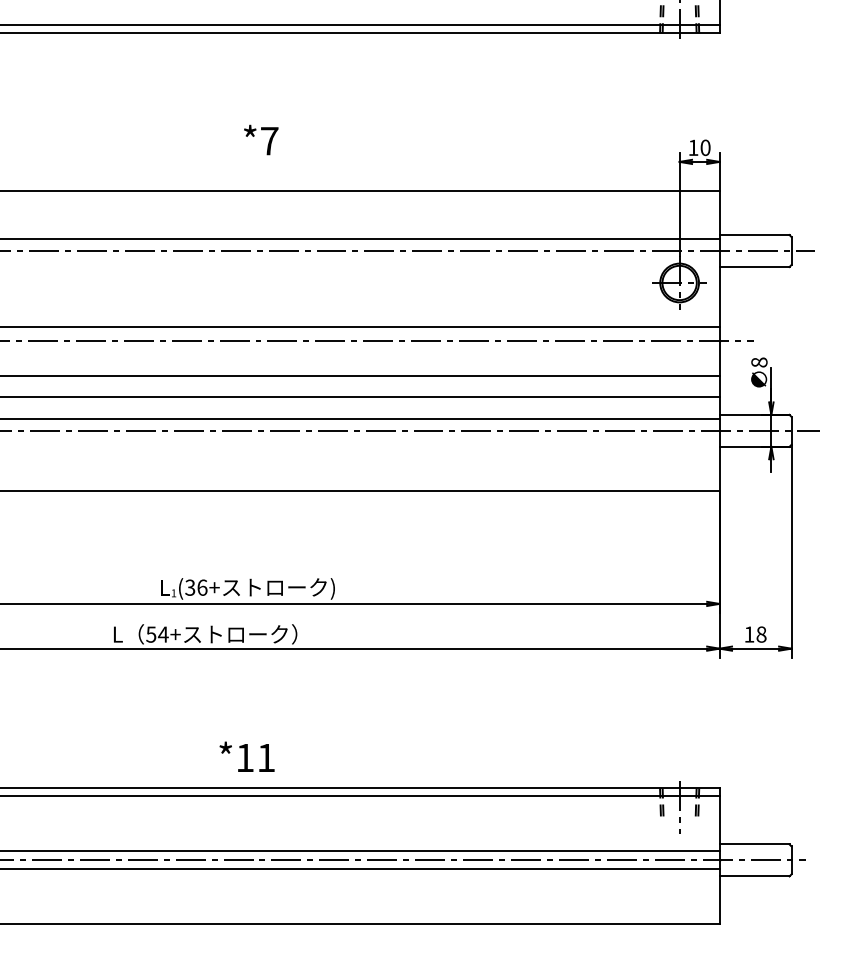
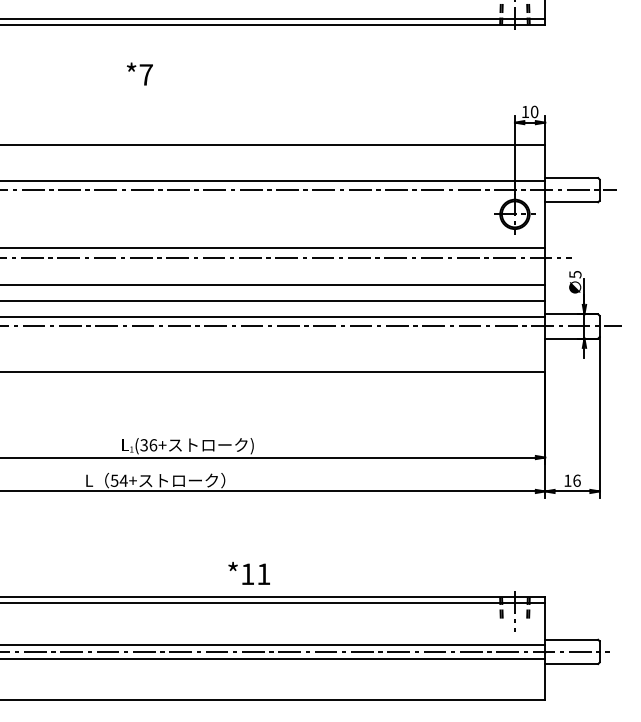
text: (260, 139) -> (139, 73), moved
text: (759, 362) -> (575, 274), 8 -> 5
text: (760, 634) -> (576, 480), 18 -> 16
text: (246, 756) -> (248, 573), moved

